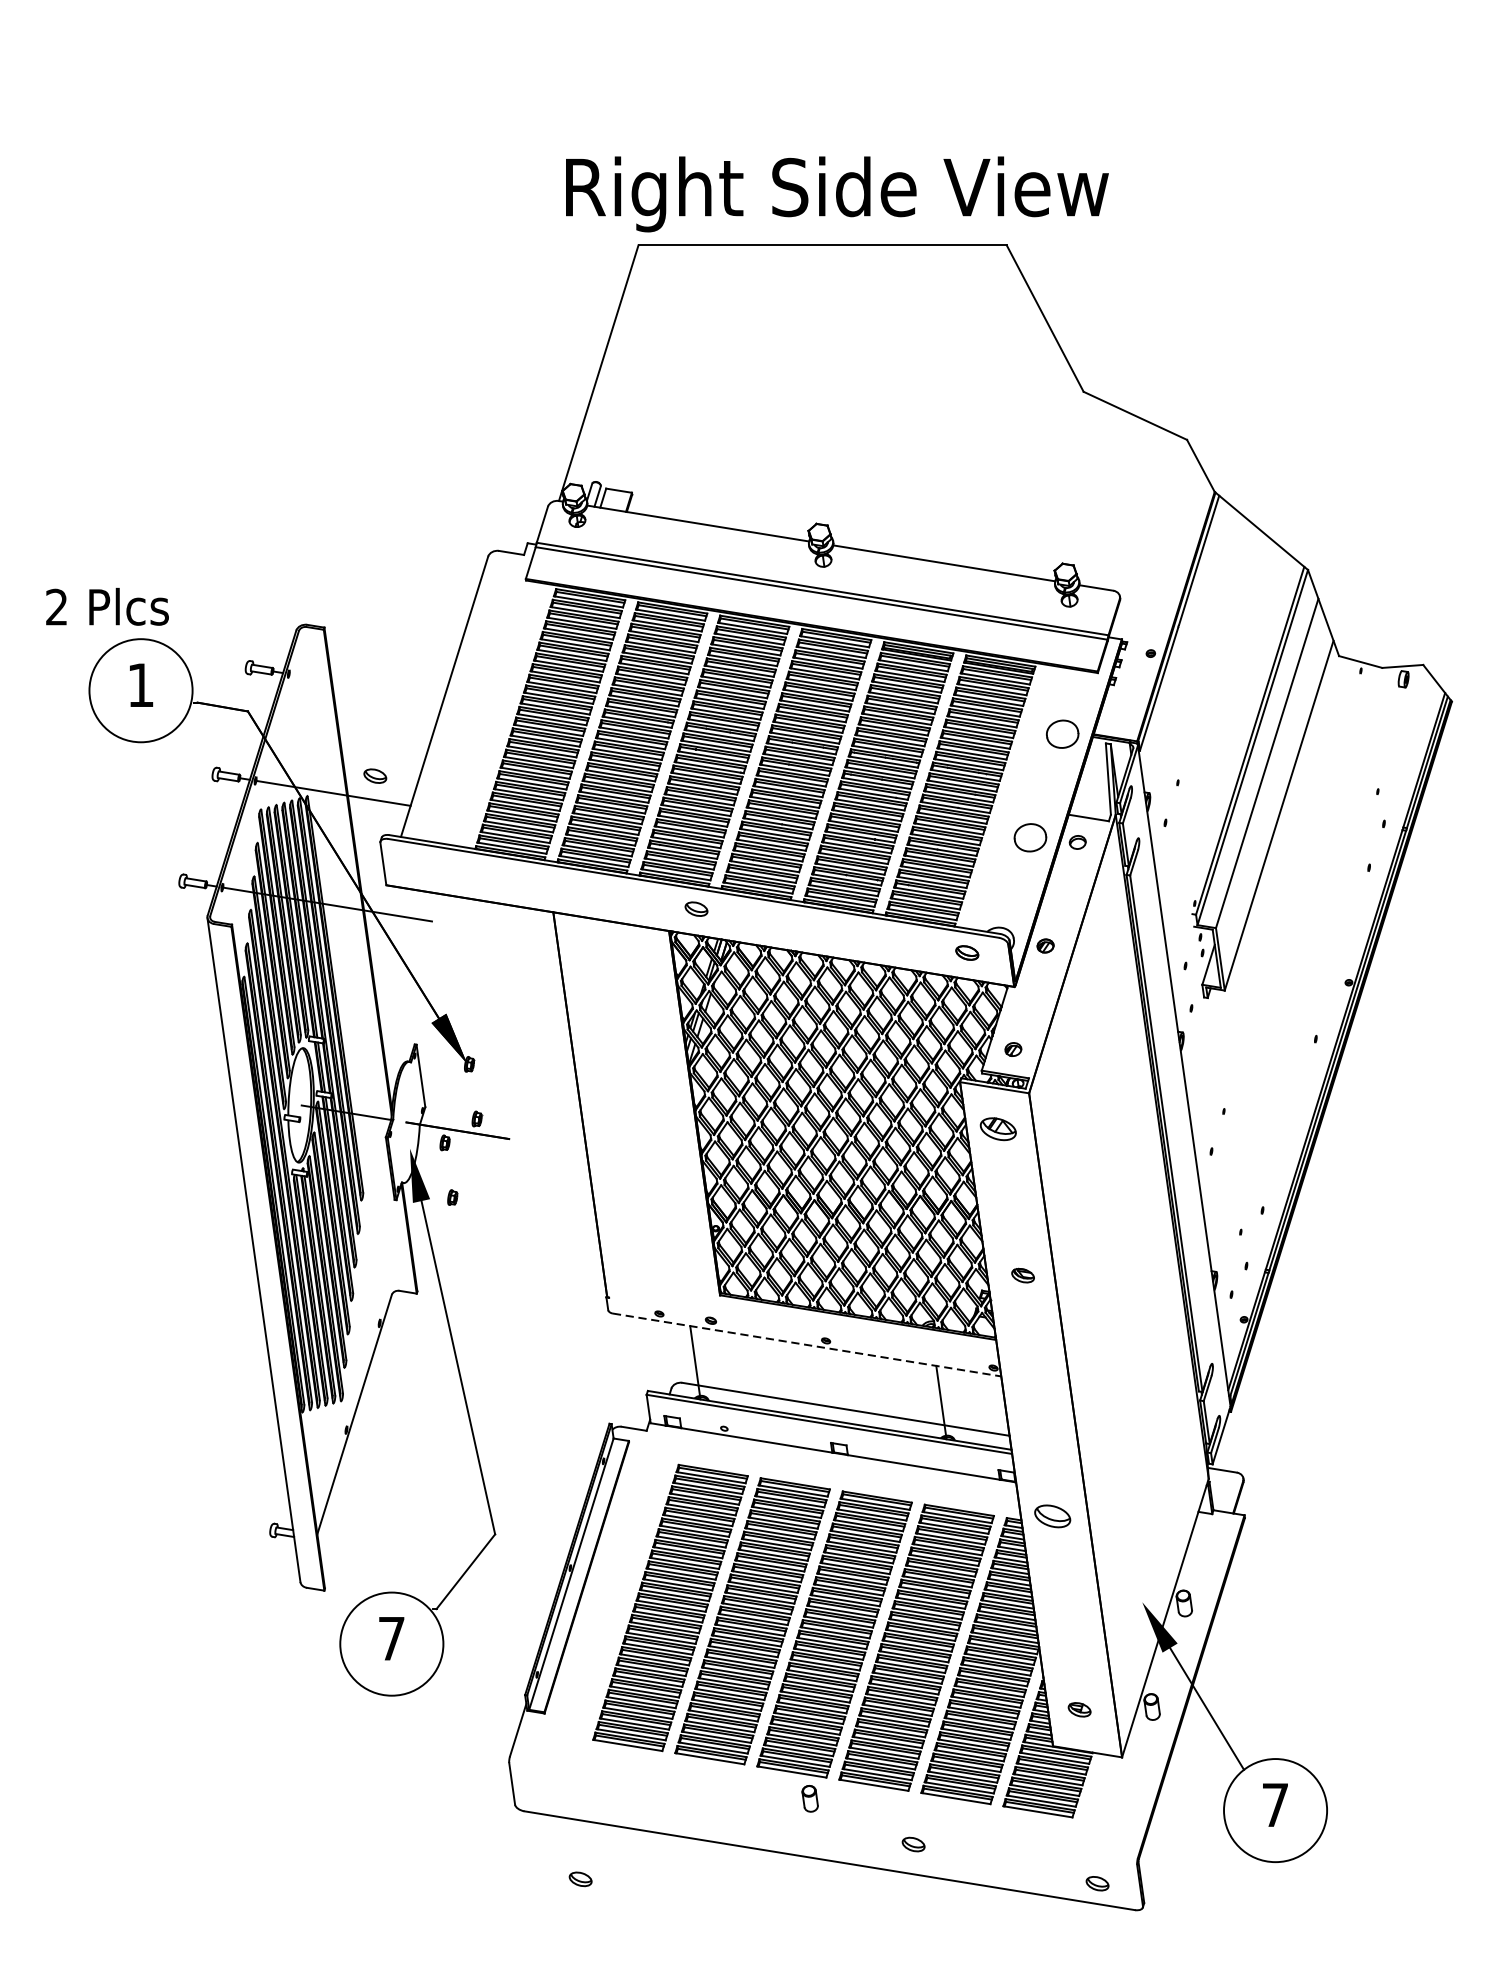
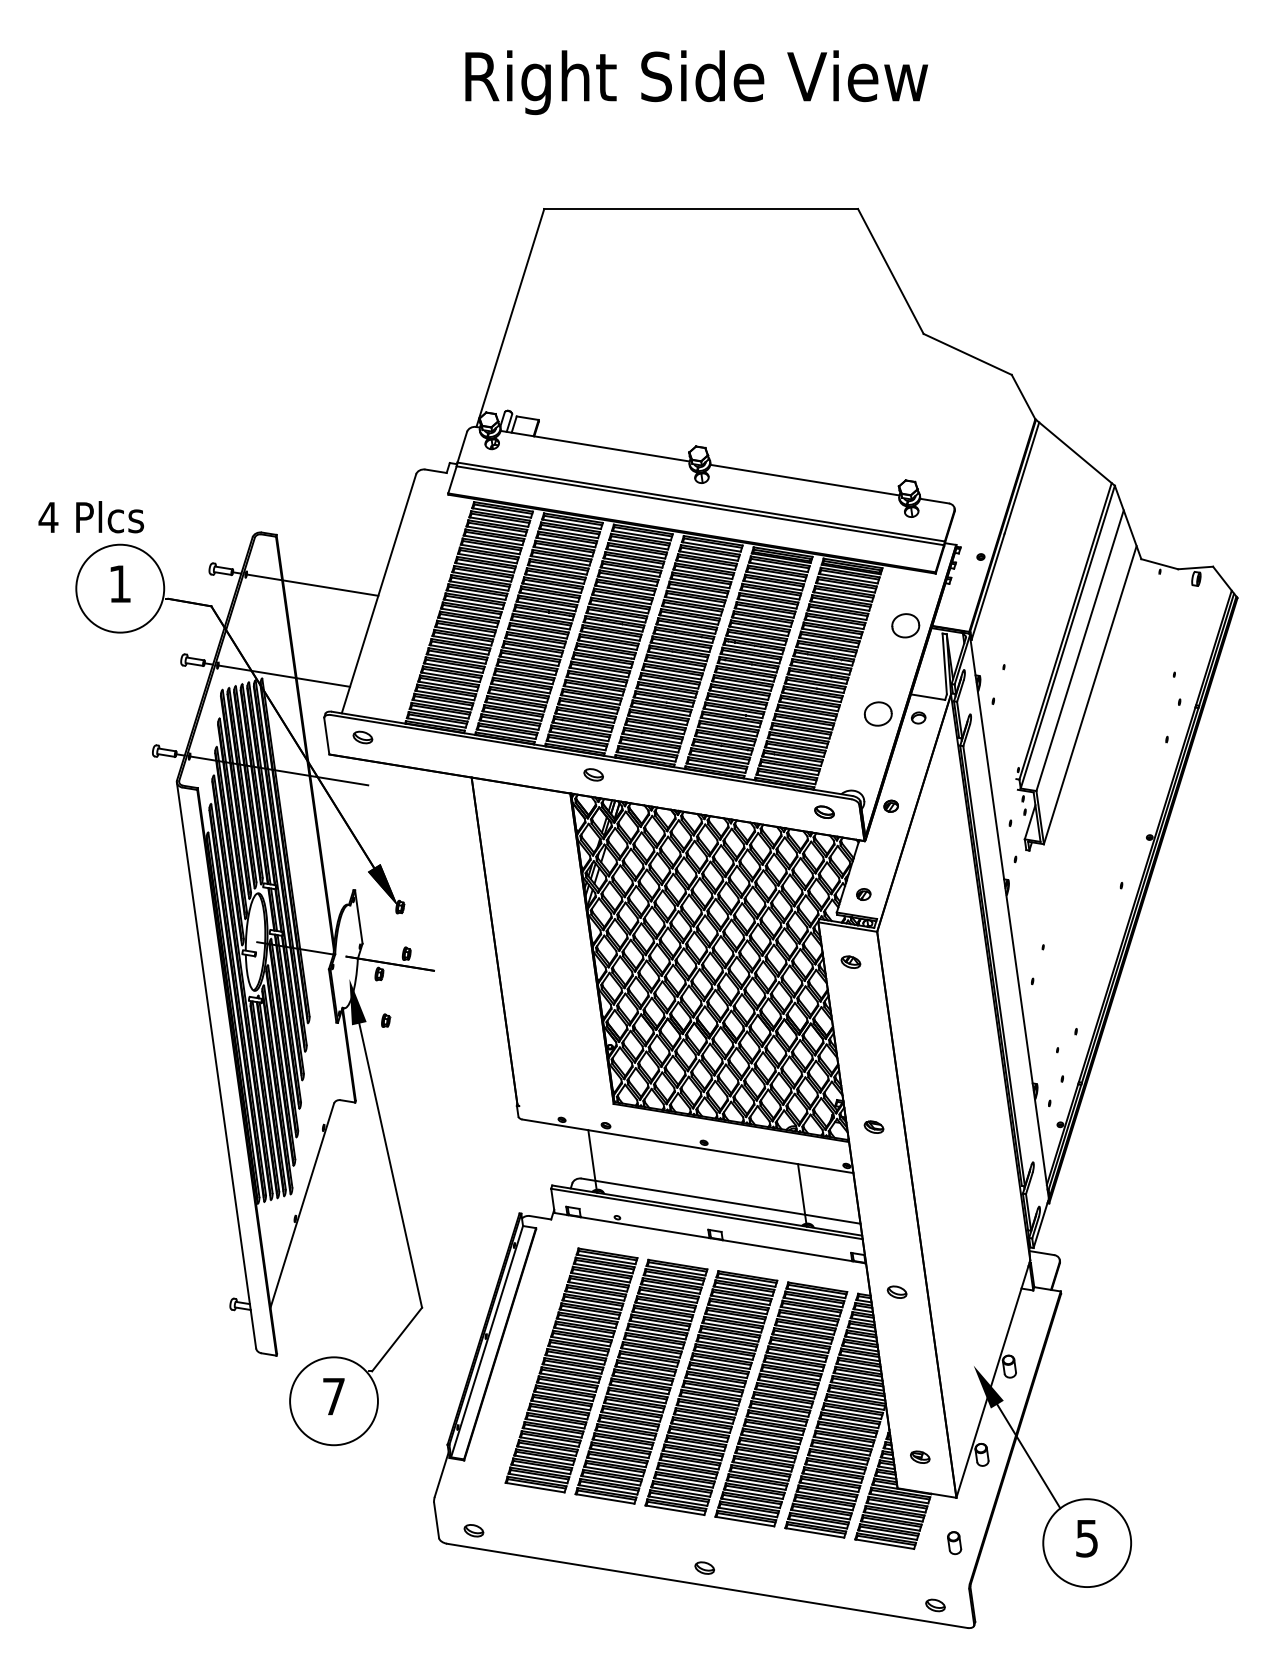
text: (837, 194) -> (696, 82), moved
text: (56, 606) -> (48, 516), 2 -> 4
line: (365, 685) -> (311, 584), added
part: (374, 776) -> (362, 737), moved
part: (997, 1128) -> (850, 961), size x0.62
part: (1022, 1274) -> (873, 1126), moved
line: (806, 1345) -> (687, 1146), dashed -> solid
part: (1051, 1515) -> (896, 1291), size x0.62
part: (810, 1799) -> (954, 1543), moved
text: (1274, 1805) -> (1086, 1538), 7 -> 5
part: (913, 1843) -> (704, 1567), moved
part: (580, 1879) -> (473, 1530), moved

